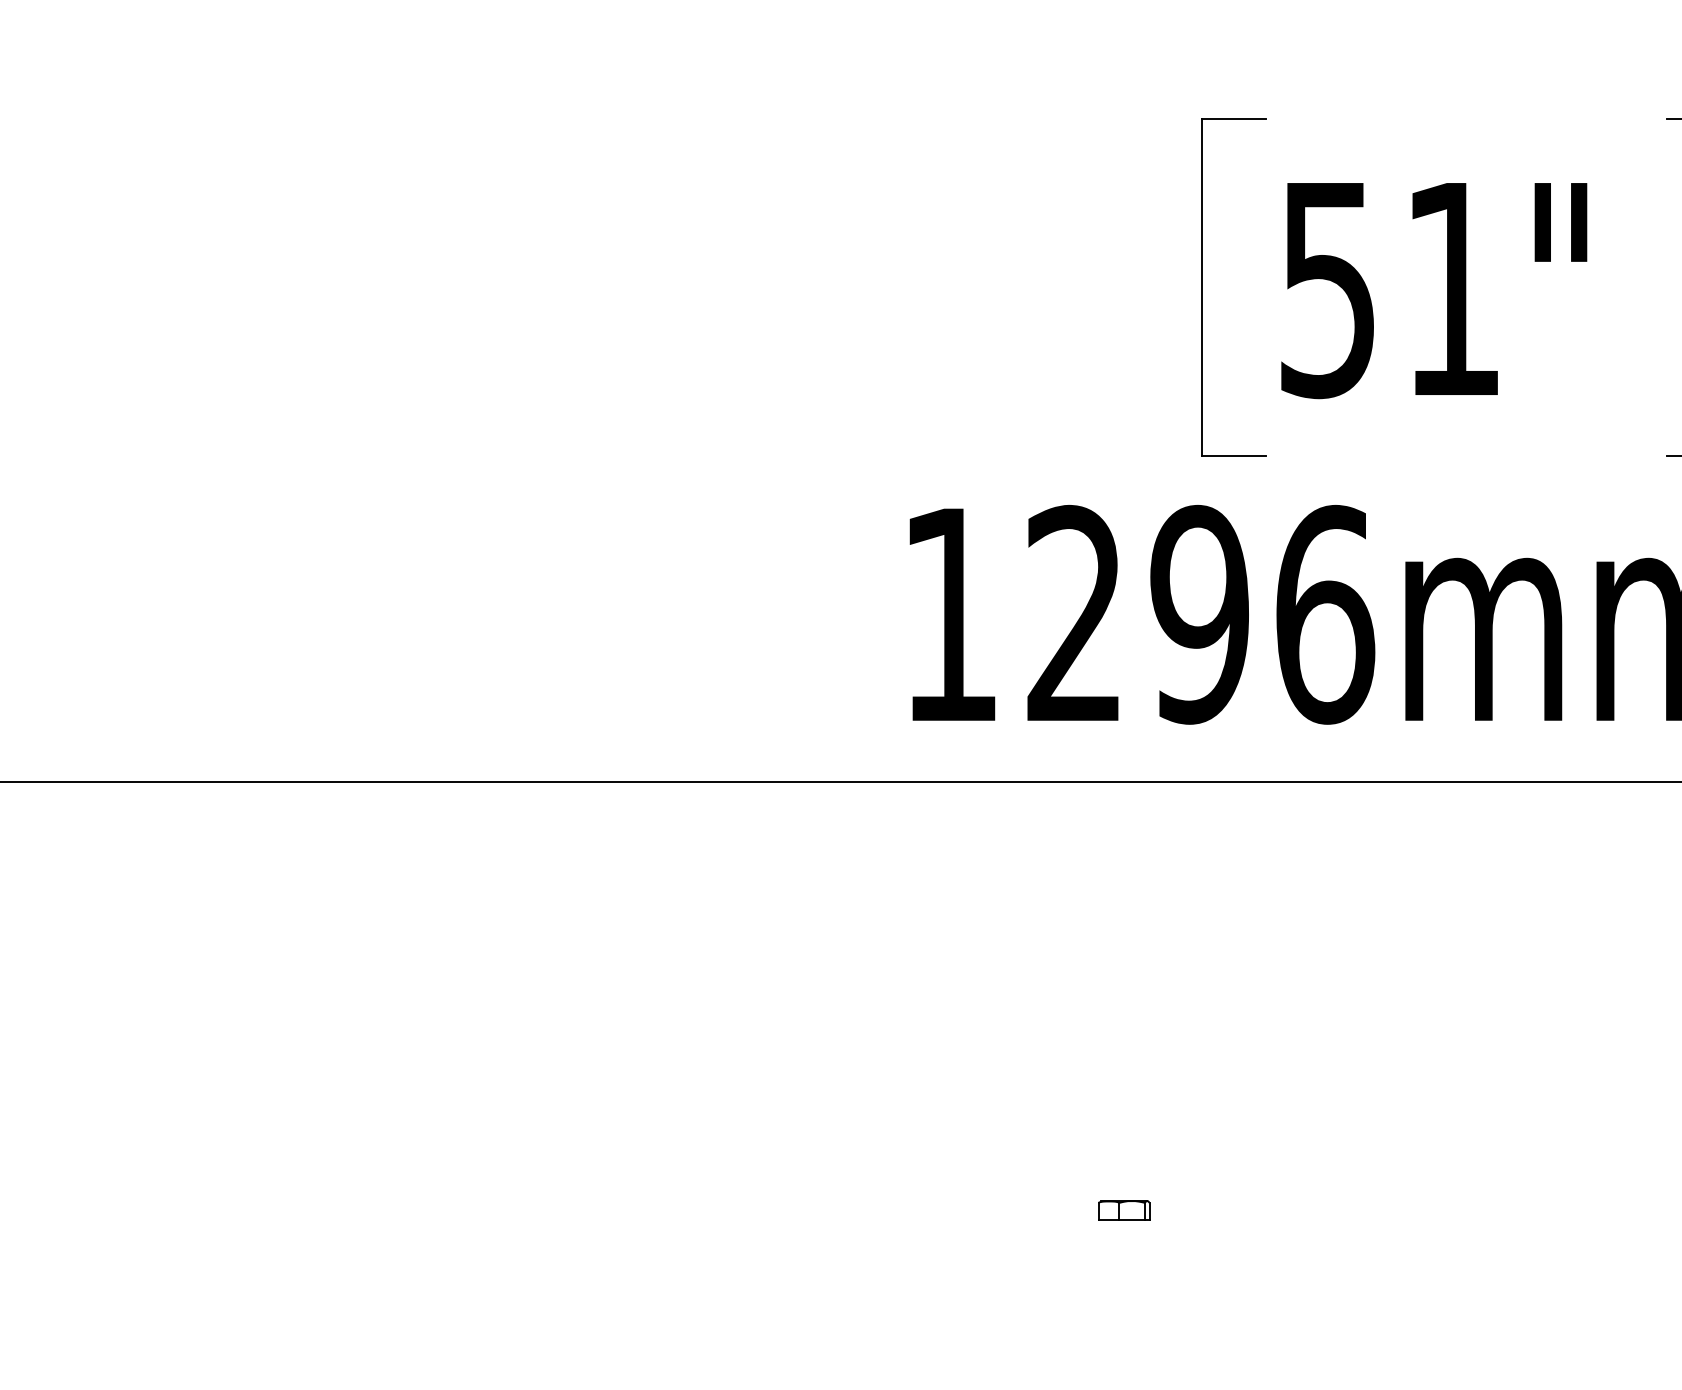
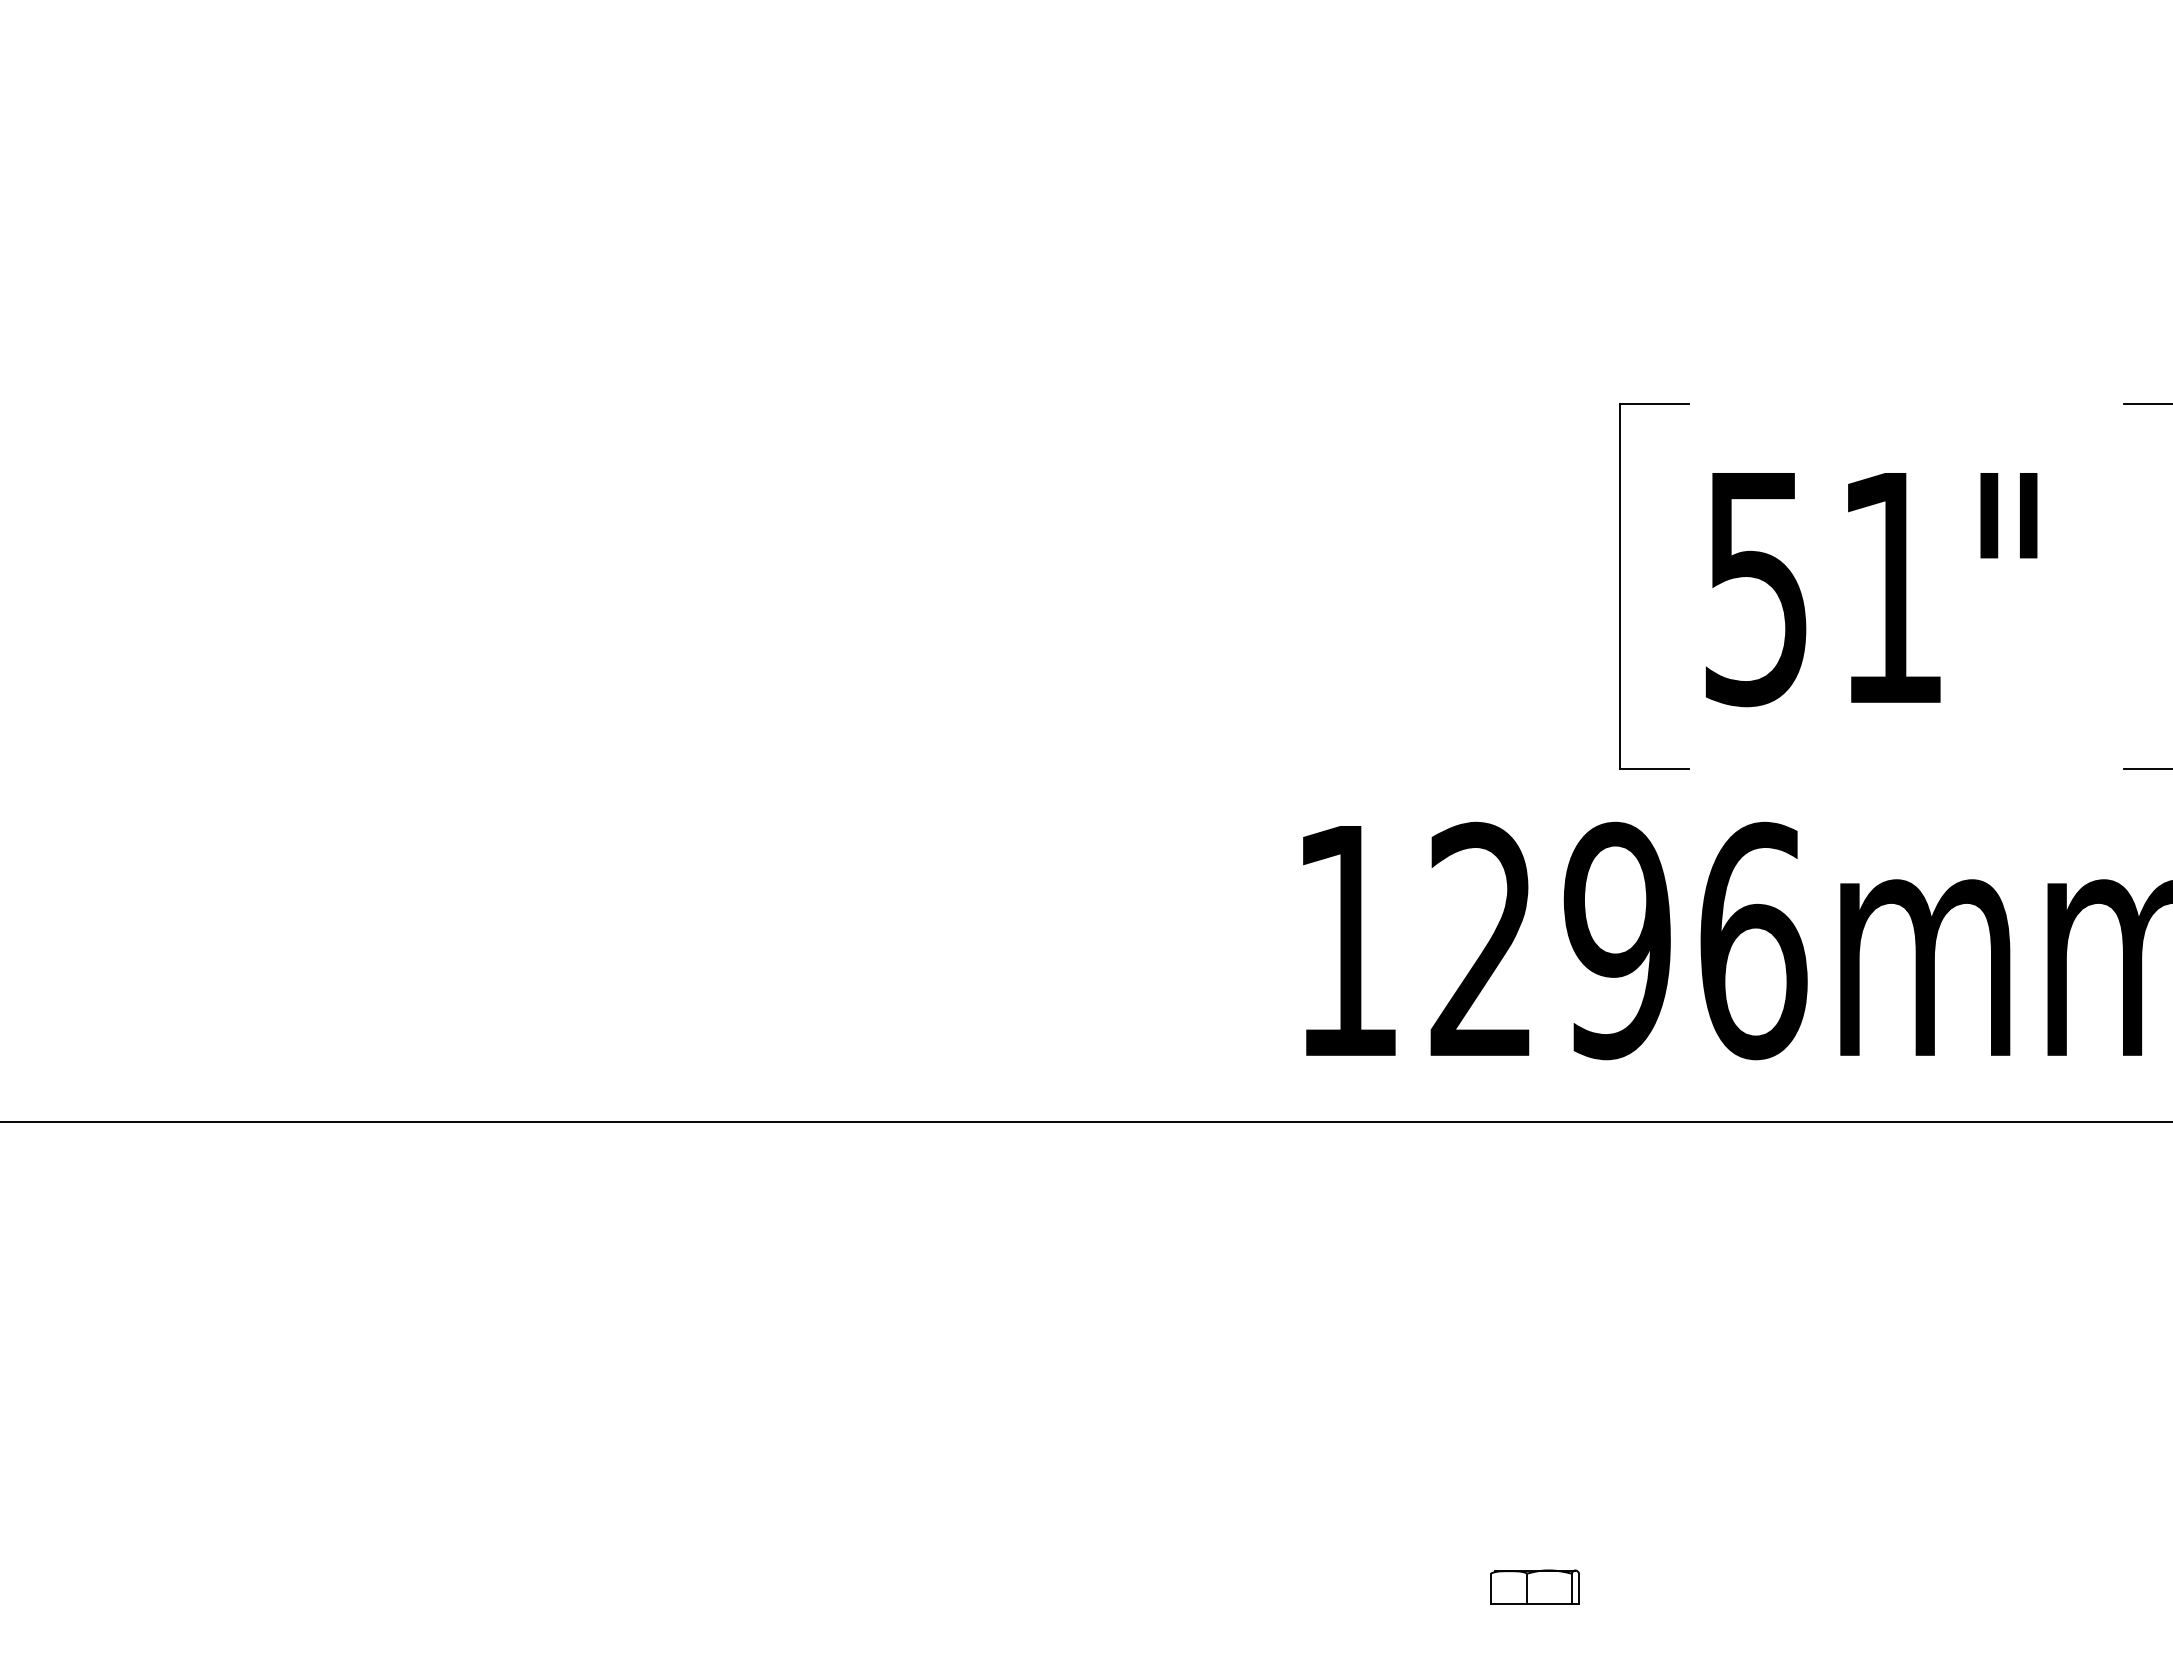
part: (1124, 1210) -> (1535, 1586), size x1.6

